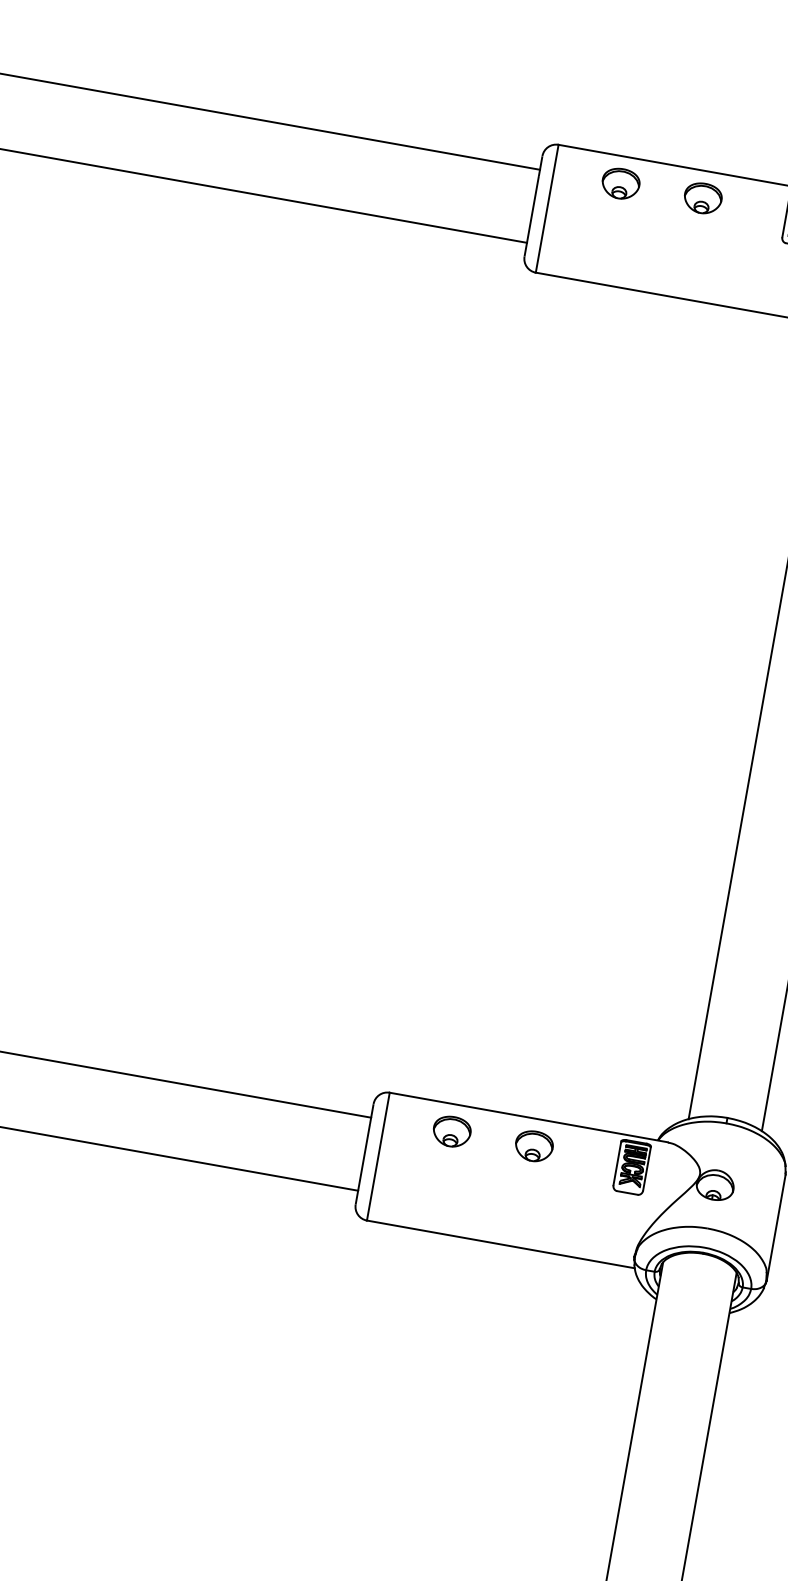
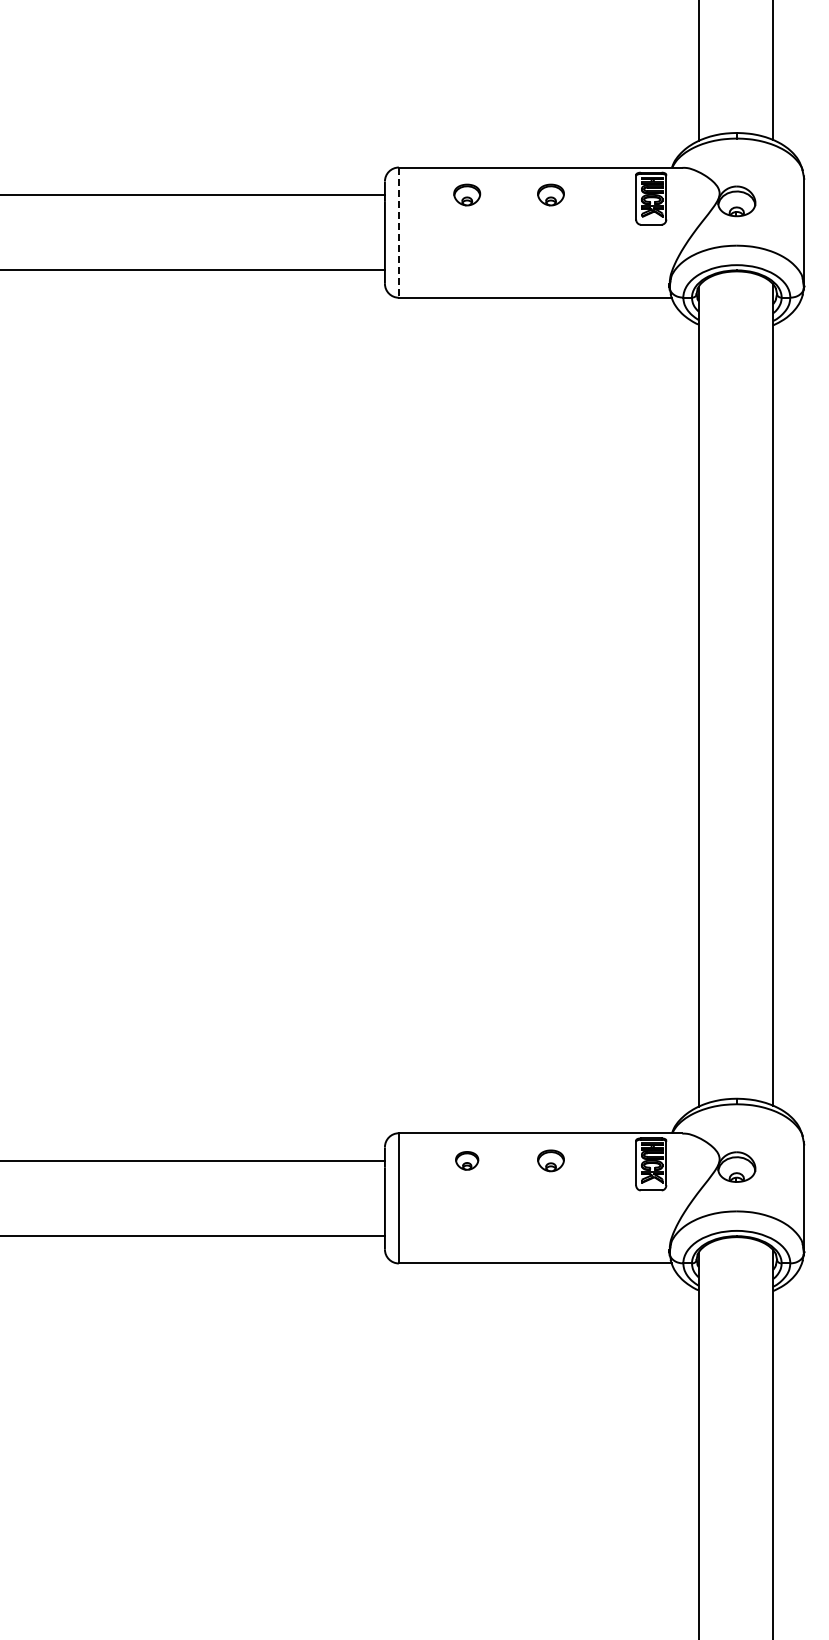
part: (620, 183) -> (466, 194), size x0.7
part: (702, 197) -> (550, 194), size x0.7
line: (546, 209) -> (398, 233), solid -> dashed
part: (451, 1131) -> (466, 1160), size x0.6
part: (533, 1145) -> (550, 1160), size x0.7

